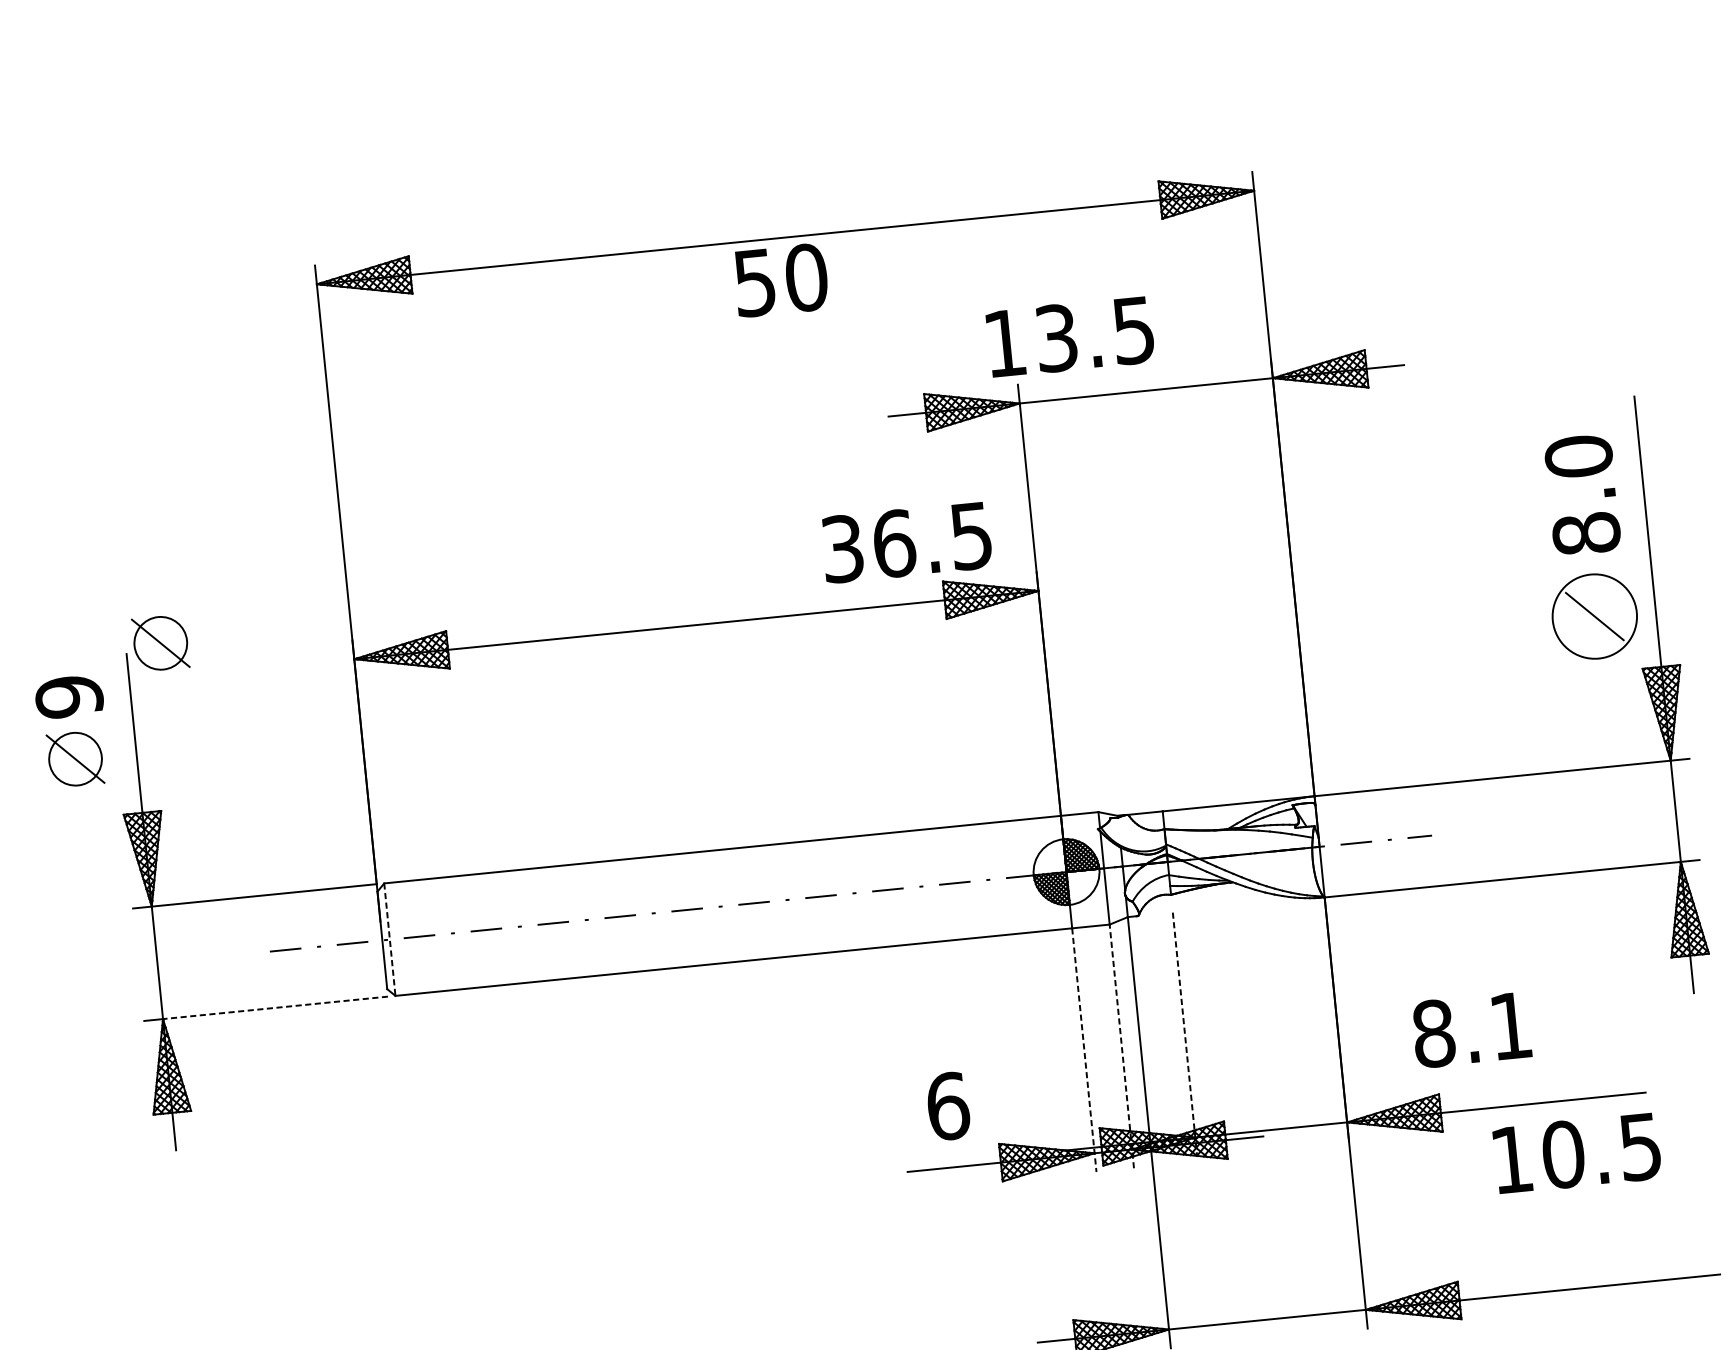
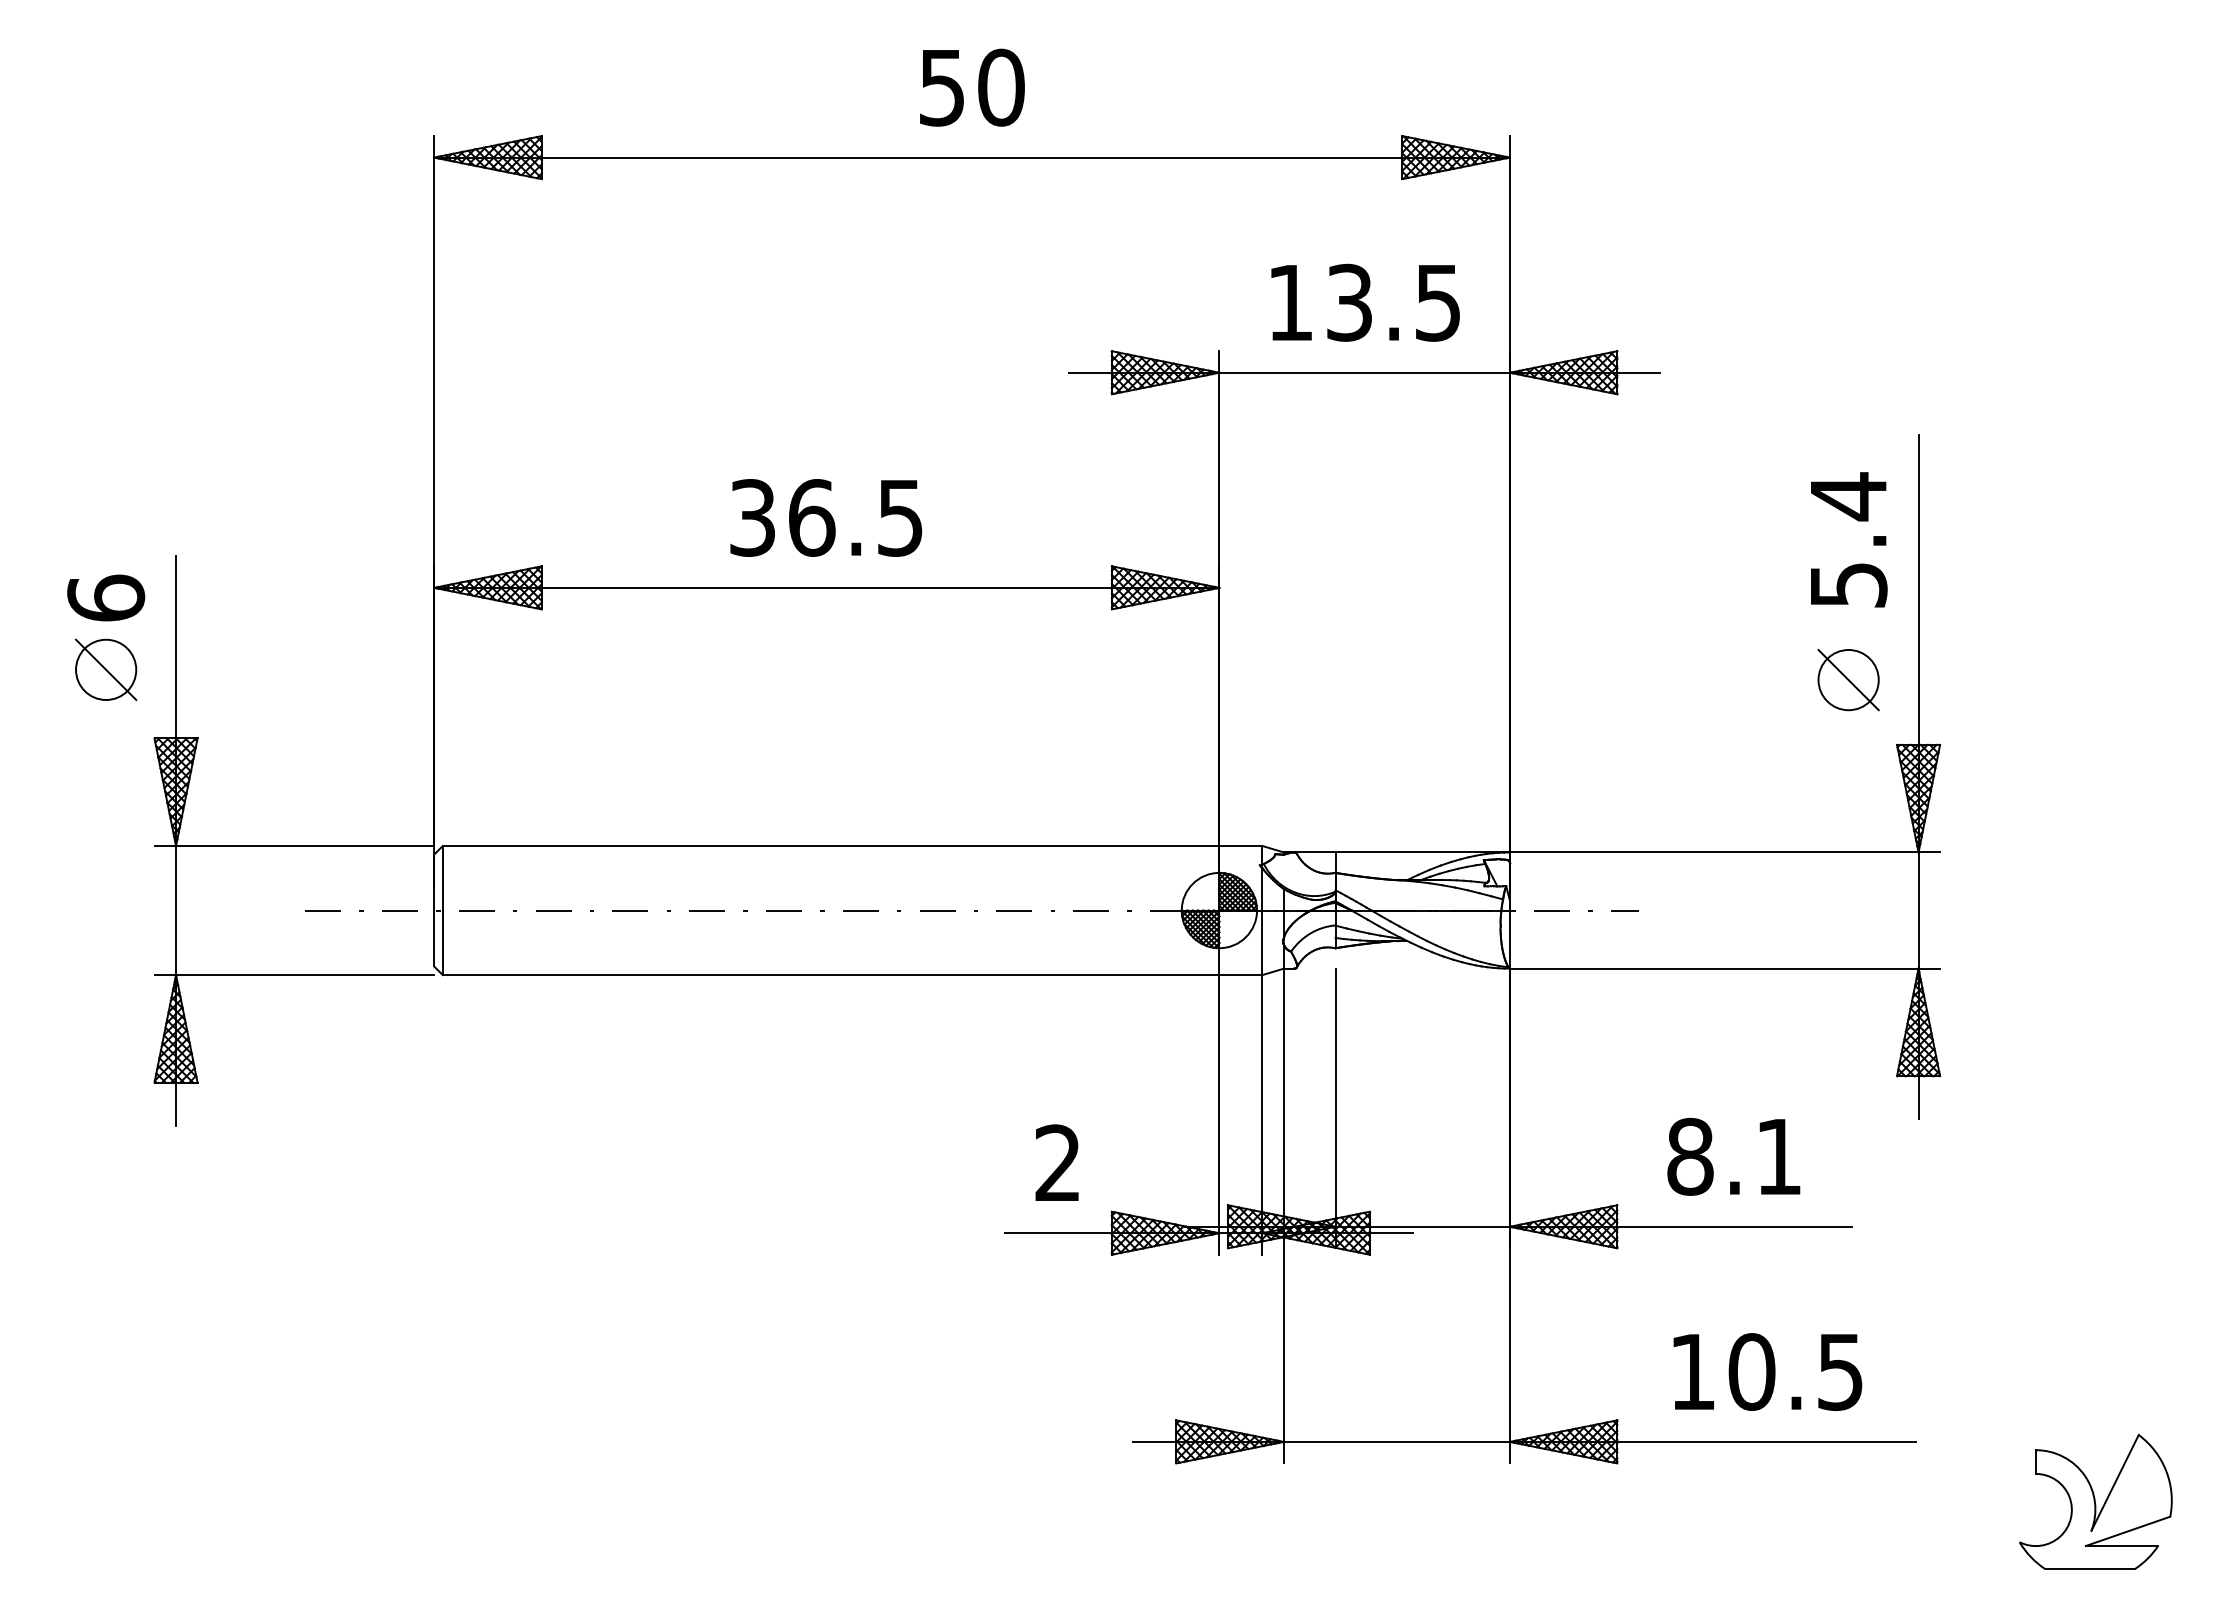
text: (781, 280) -> (972, 87), moved
text: (1070, 336) -> (1365, 302), moved
text: (1582, 494) -> (1848, 540), 8.0 -> 5.4
text: (906, 542) -> (826, 517), moved
circle: (1594, 616) -> (1848, 680), size x0.62
part: (161, 642) -> (216, 547), removed
text: (69, 696) -> (106, 597), 9 -> 6
line: (389, 939) -> (442, 910), dashed -> solid
line: (274, 1008) -> (304, 975), dashed -> solid
text: (1471, 1029) -> (1733, 1156), moved
line: (1184, 1034) -> (1335, 1108), dashed -> solid
line: (1121, 1046) -> (1262, 1114), dashed -> solid
line: (1084, 1049) -> (1219, 1114), dashed -> solid
text: (948, 1106) -> (1058, 1163), 6 -> 2
text: (1576, 1152) -> (1767, 1371), moved

